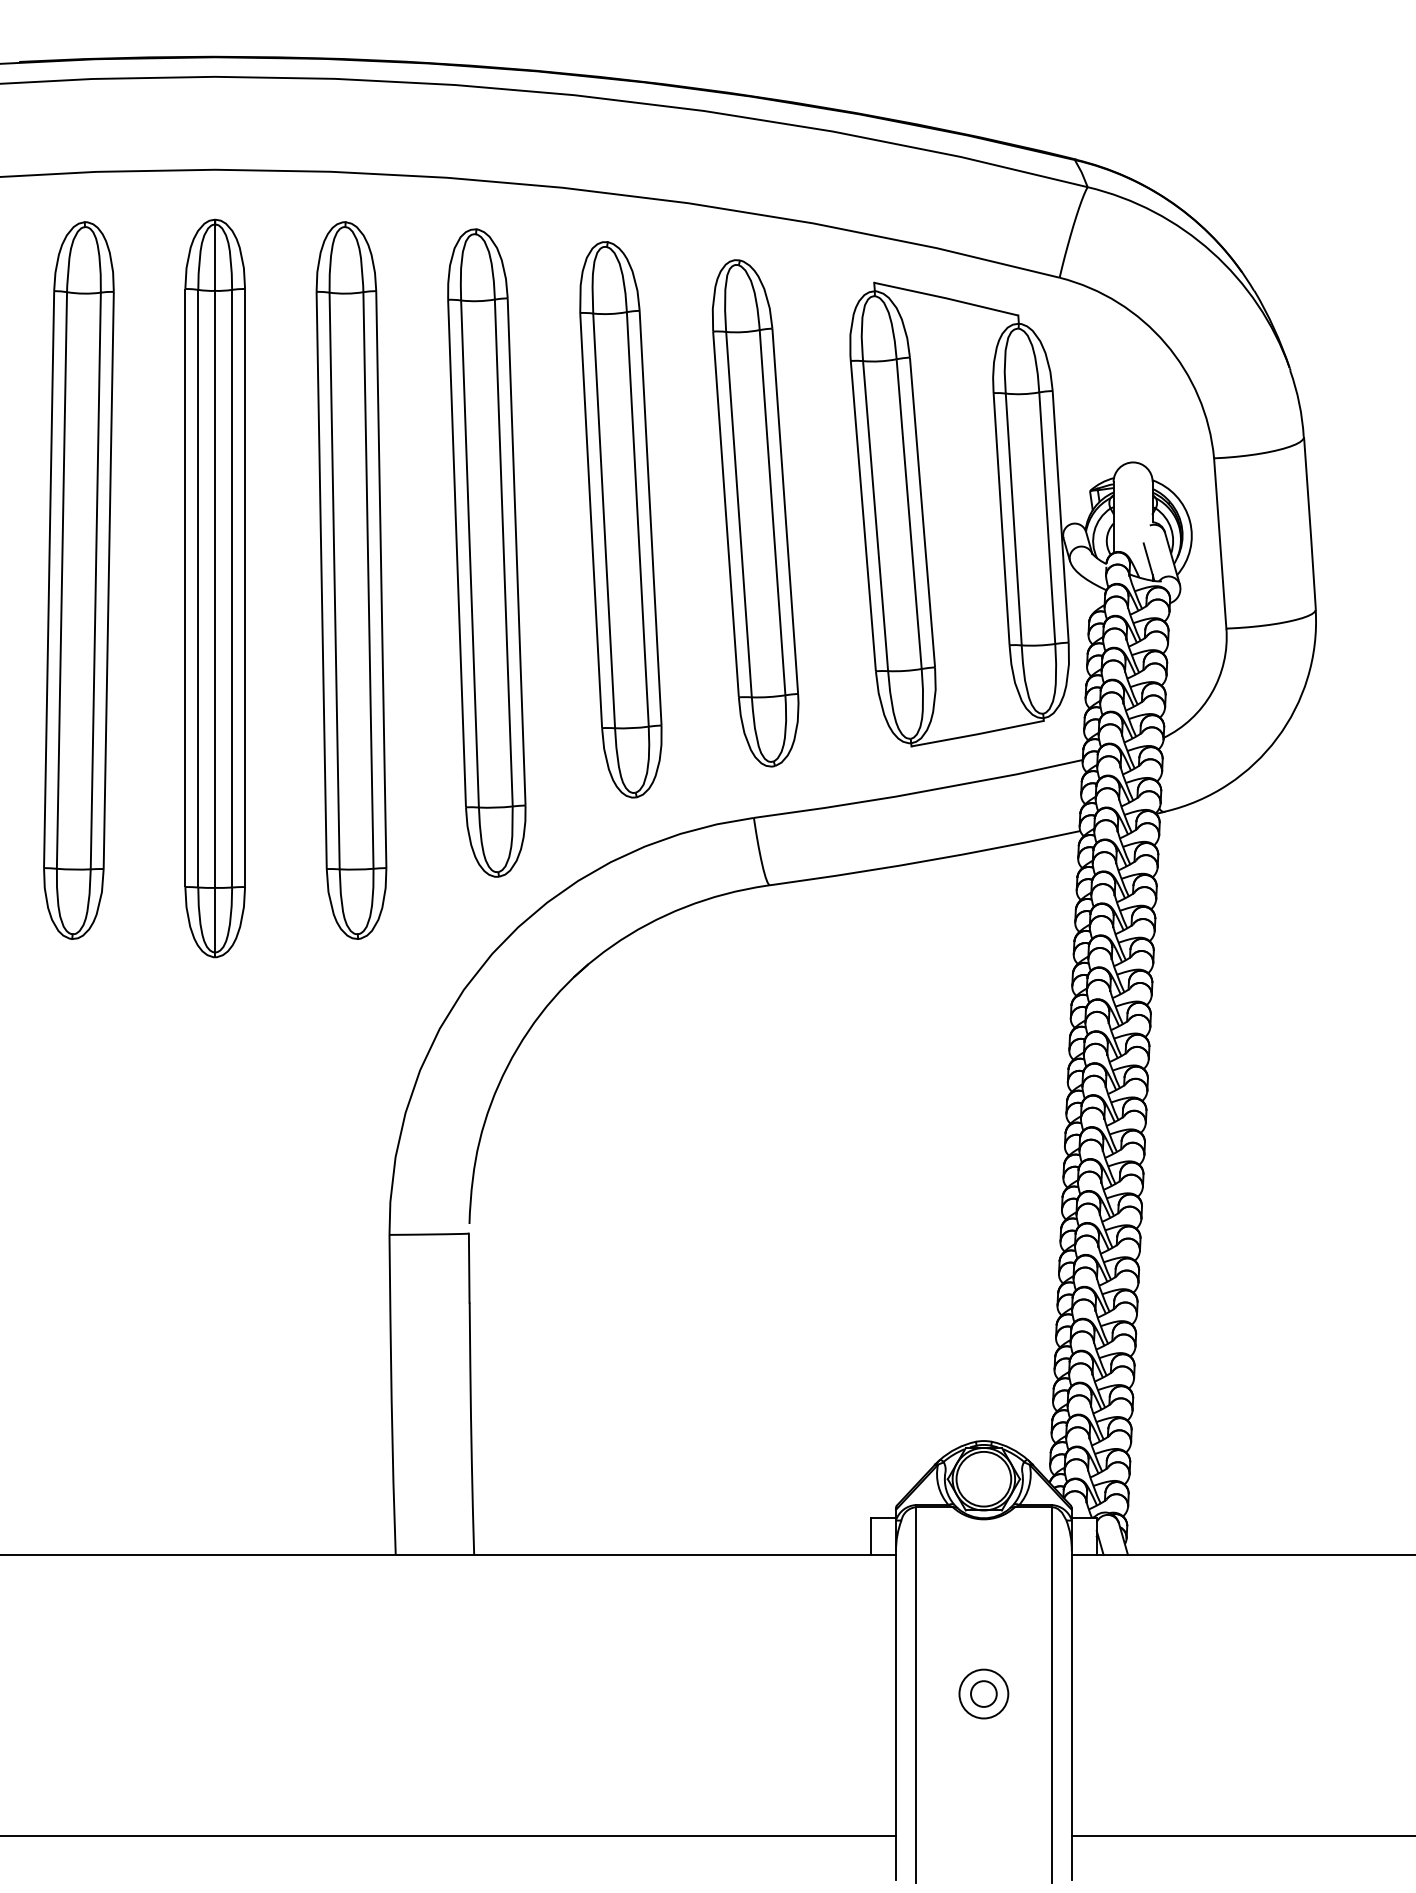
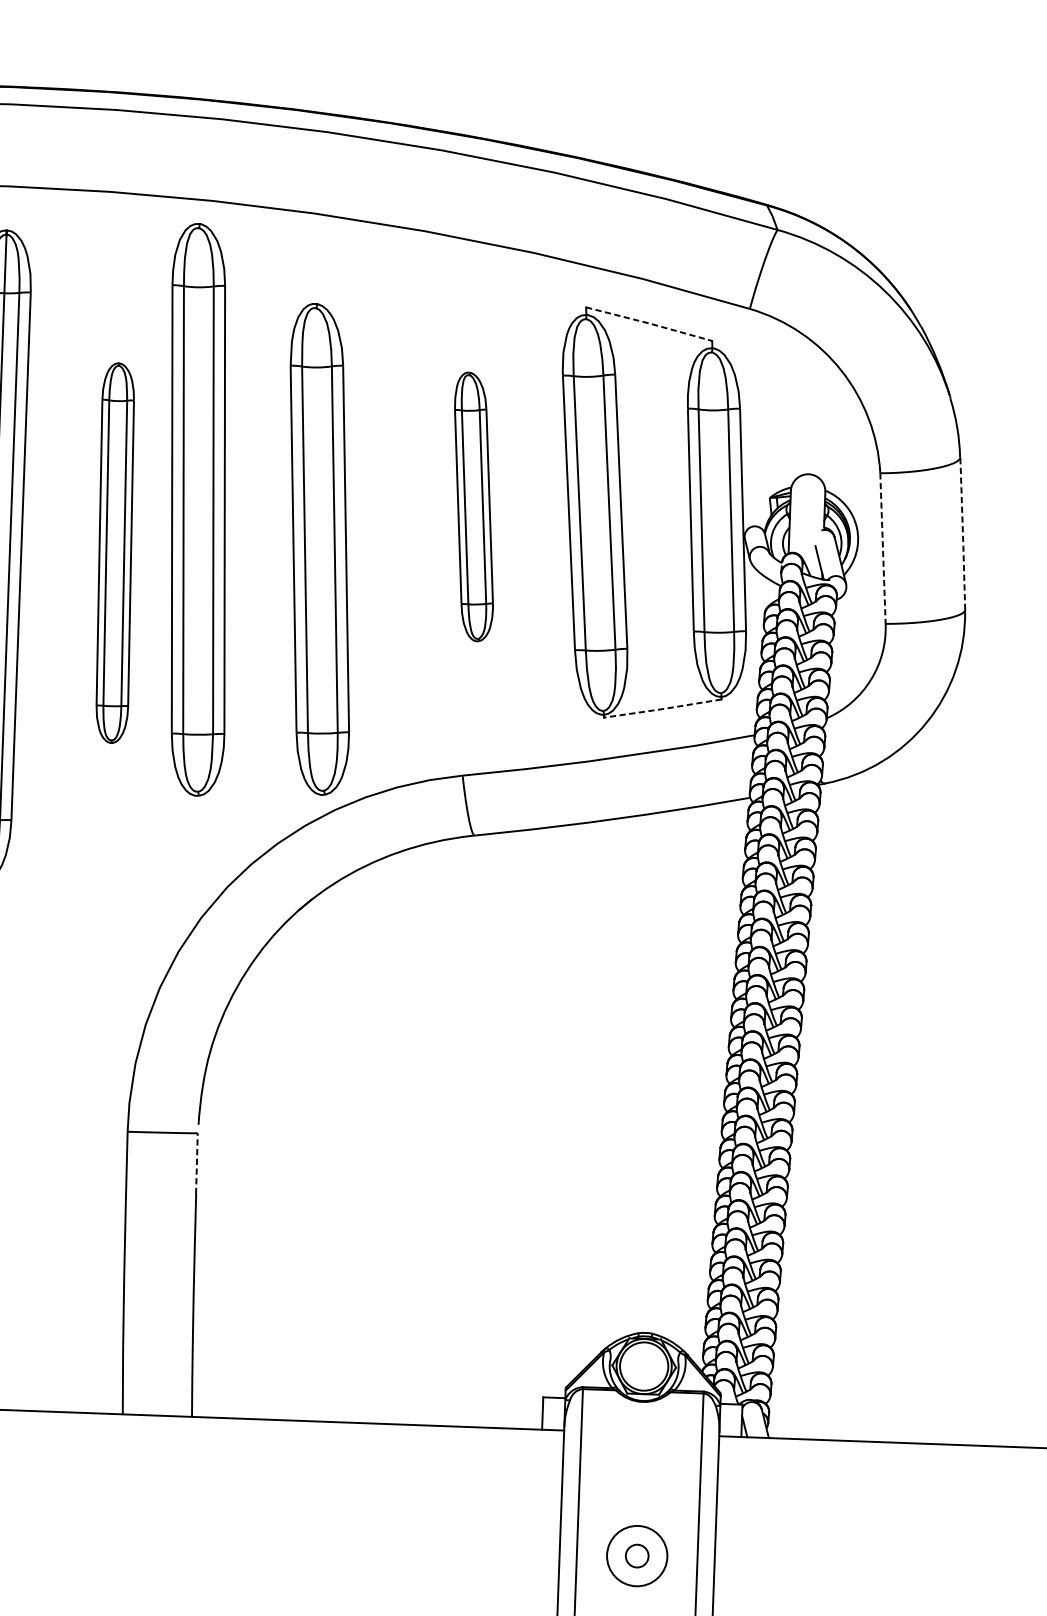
line: (946, 298) -> (649, 323), solid -> dashed
part: (755, 513) -> (473, 507), size x0.6
part: (620, 519) -> (319, 549), moved
line: (1310, 523) -> (963, 533), solid -> dashed
line: (1220, 543) -> (883, 548), solid -> dashed
part: (486, 552) -> (198, 509), moved
part: (351, 580) -> (115, 553), size x0.6
line: (977, 734) -> (662, 709), solid -> dashed
line: (469, 1267) -> (197, 1163), solid -> dashed
circle: (983, 1693) -> (636, 1555), size x1.4

